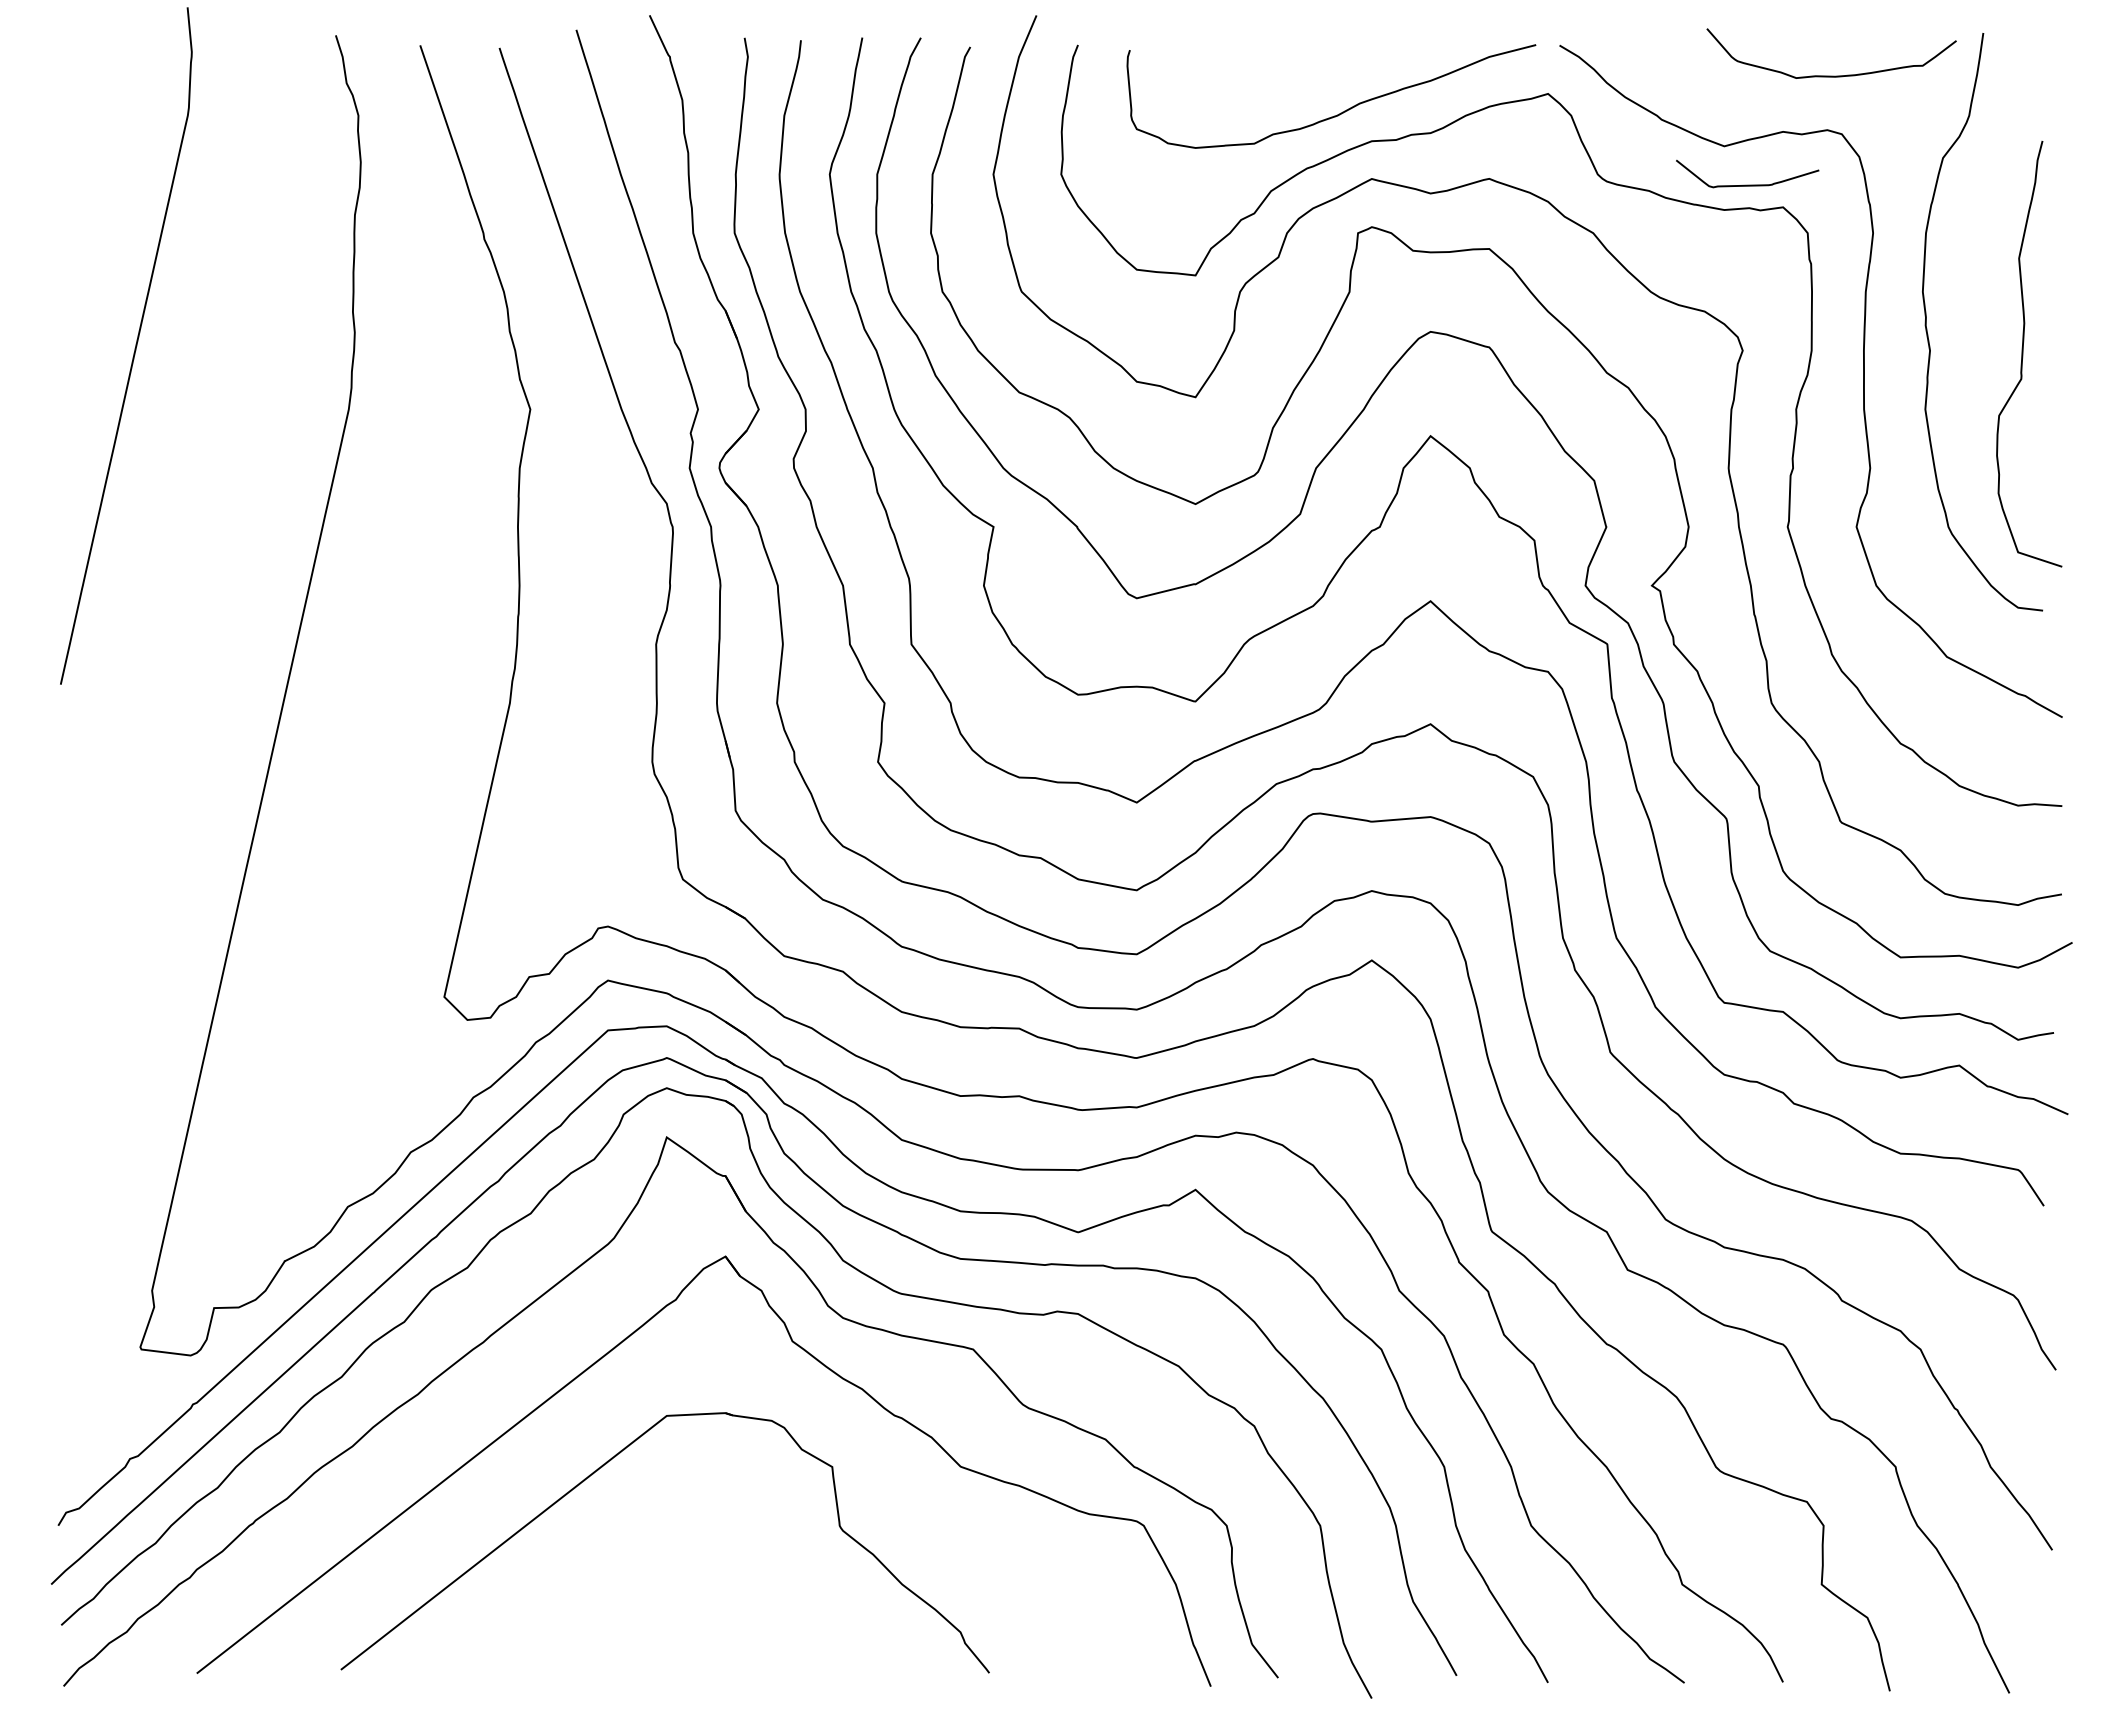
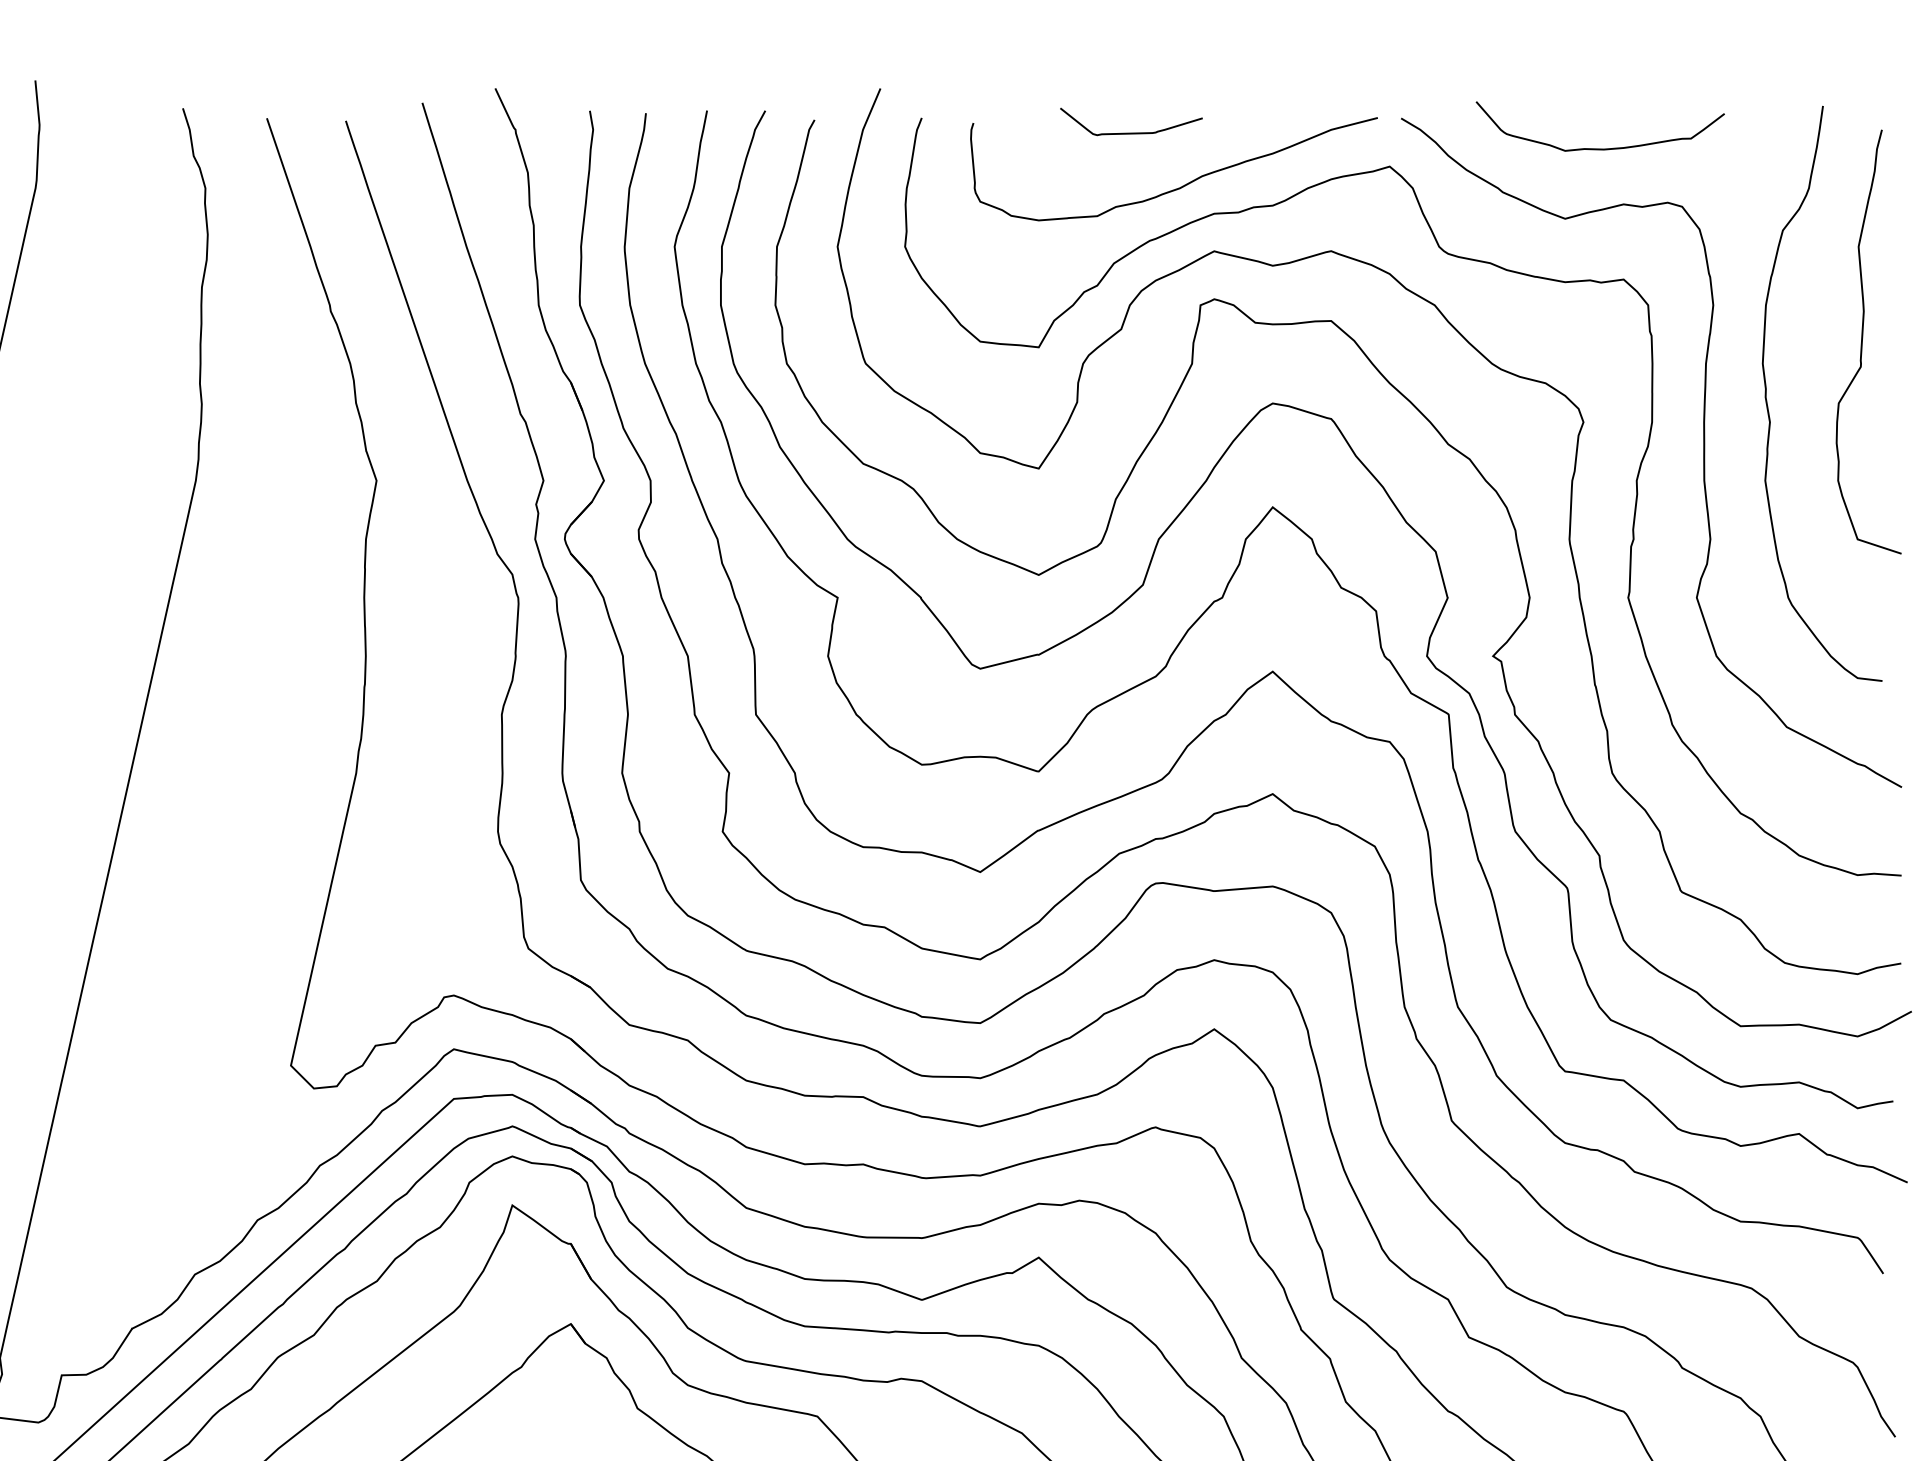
curve: (1831, 75) -> (1600, 148), moved
curve: (1747, 184) -> (1131, 132), moved
curve: (2023, 354) -> (1863, 342), moved

